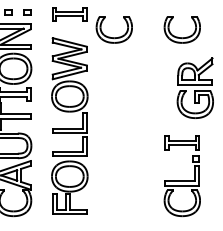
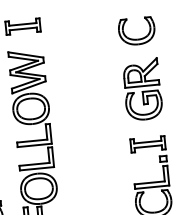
part: (110, 36) -> (65, 45), removed
part: (194, 87) -> (141, 88), moved

